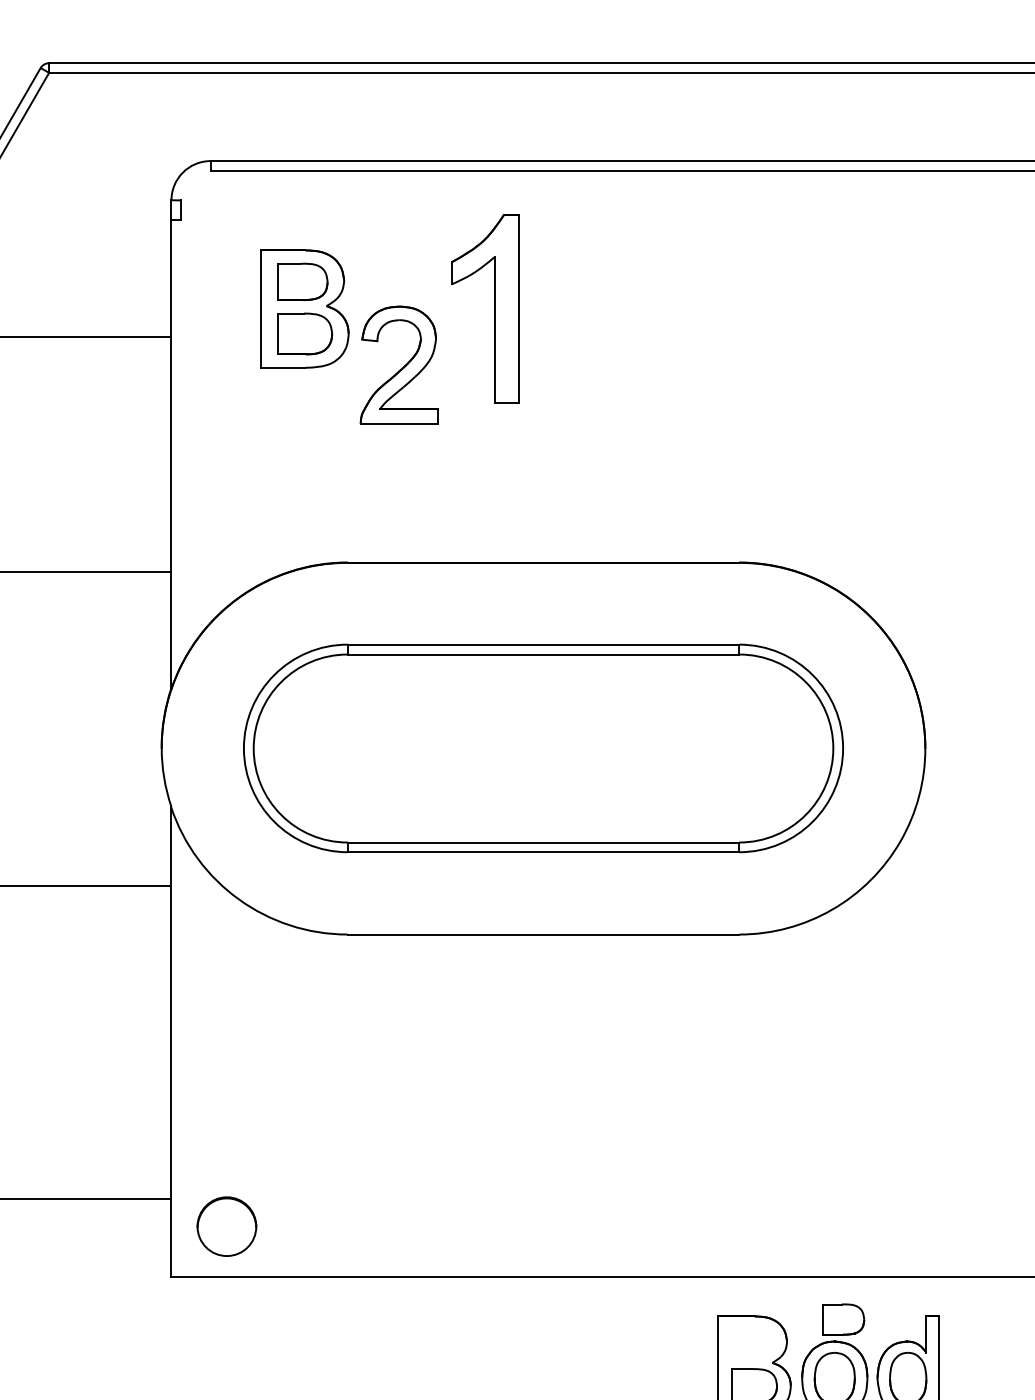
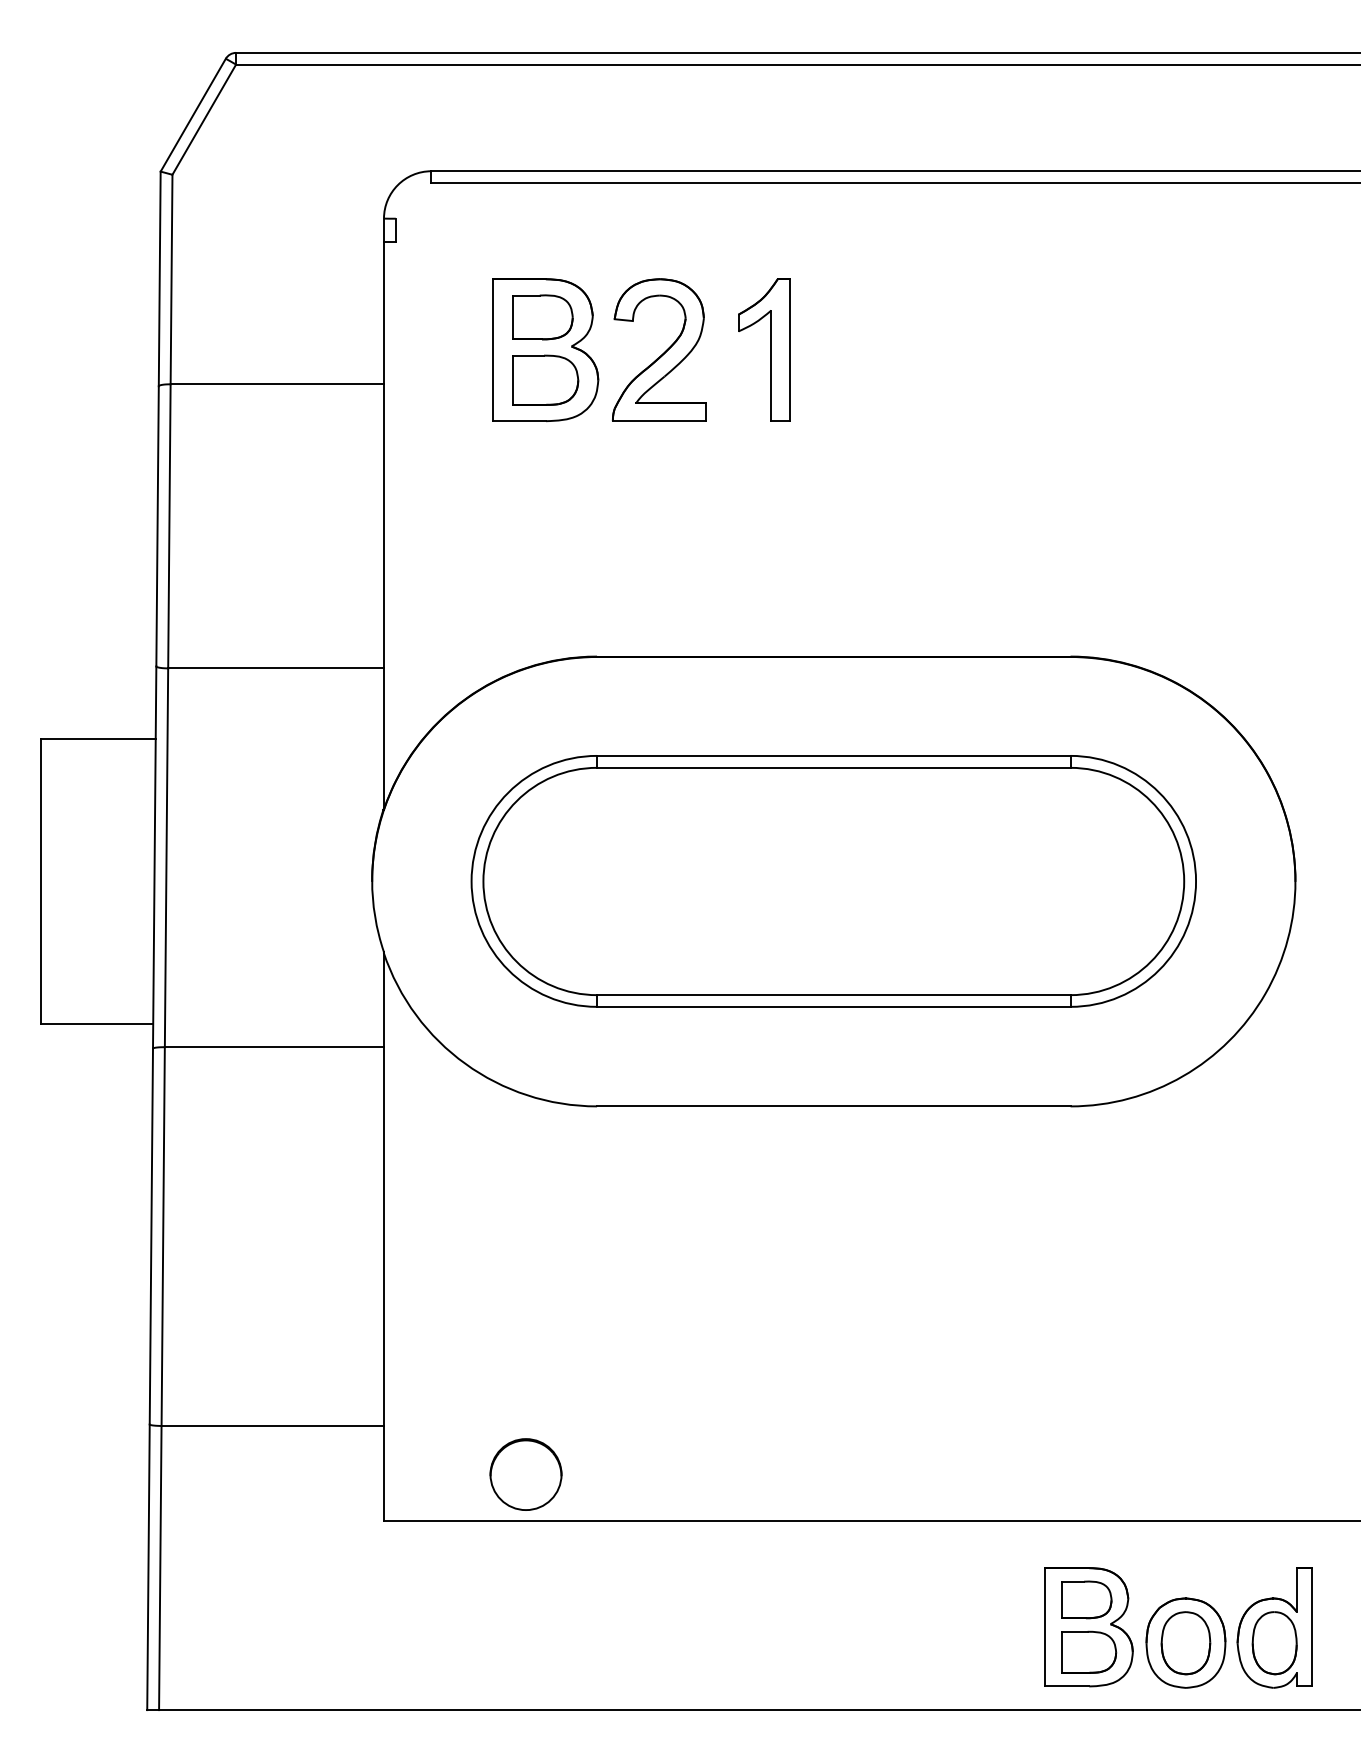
part: (486, 308) -> (764, 349), size x0.62
part: (399, 364) -> (659, 349), moved
circle: (226, 1226) -> (525, 1474), moved
part: (843, 1319) -> (1086, 1599), moved

